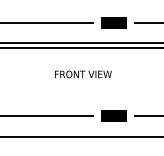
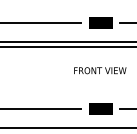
text: (83, 74) -> (100, 70), moved

